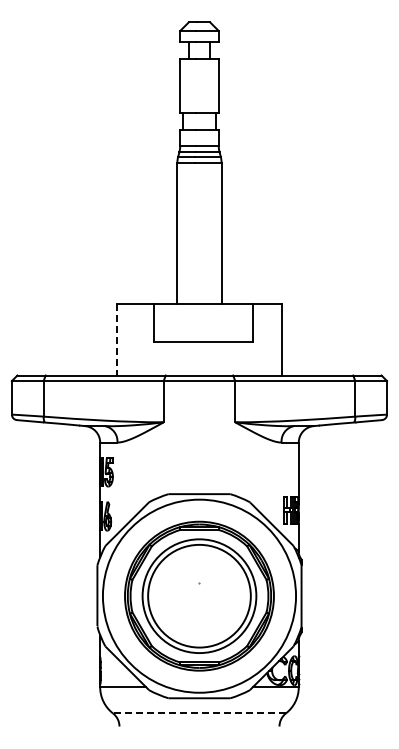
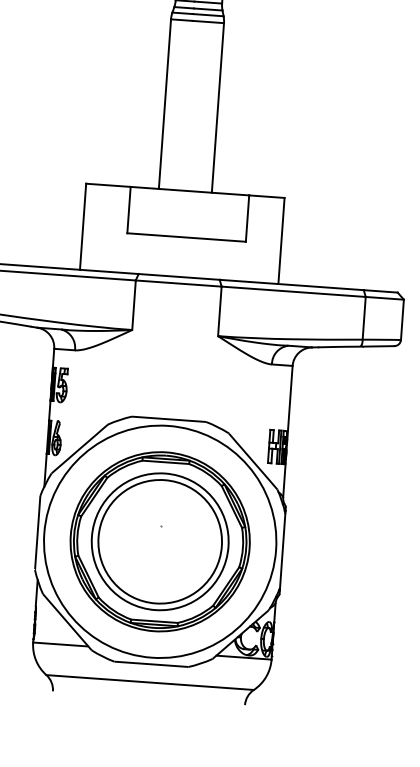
line: (116, 339) -> (82, 226), dashed -> solid
line: (199, 713) -> (150, 682), dashed -> solid

